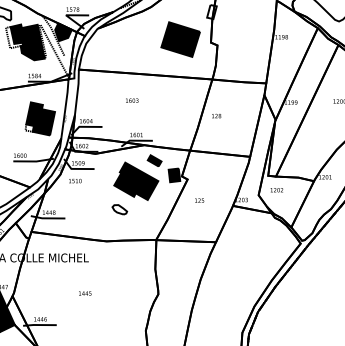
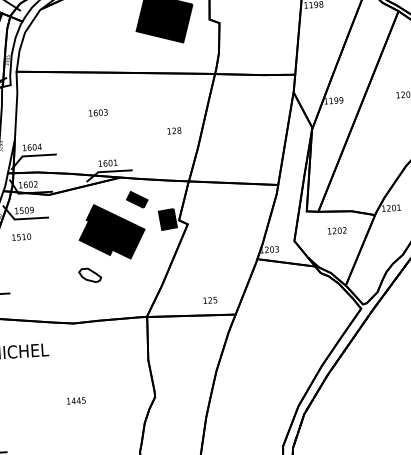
text: (216, 115) -> (174, 130), moved
text: (276, 190) -> (336, 231), moved
text: (199, 200) -> (210, 300), moved
text: (85, 293) -> (76, 400), moved

